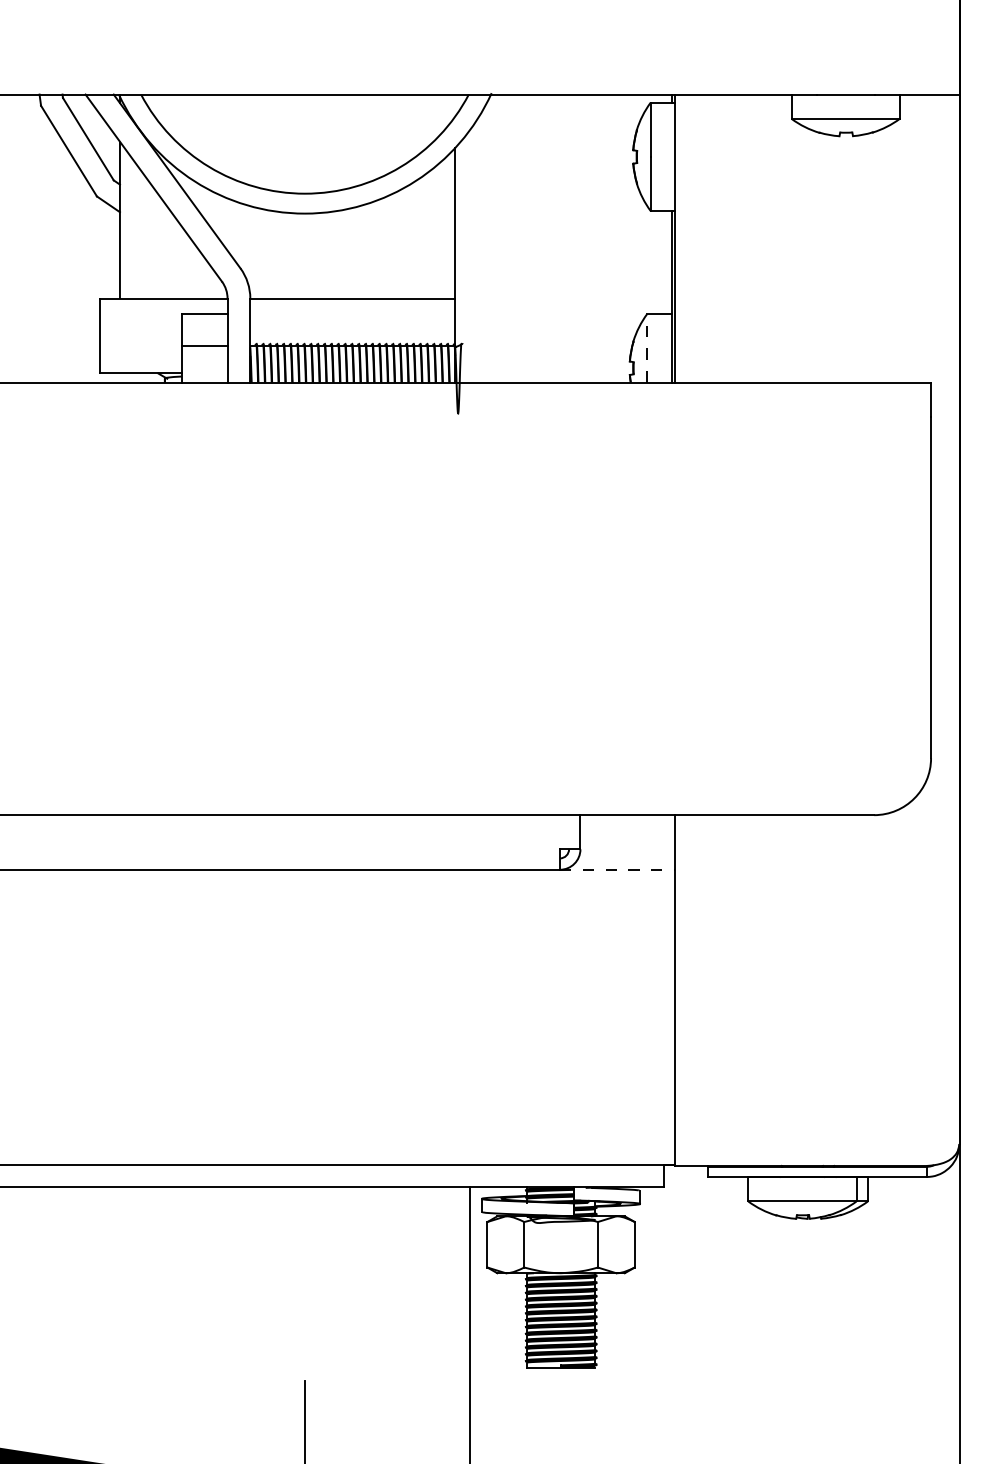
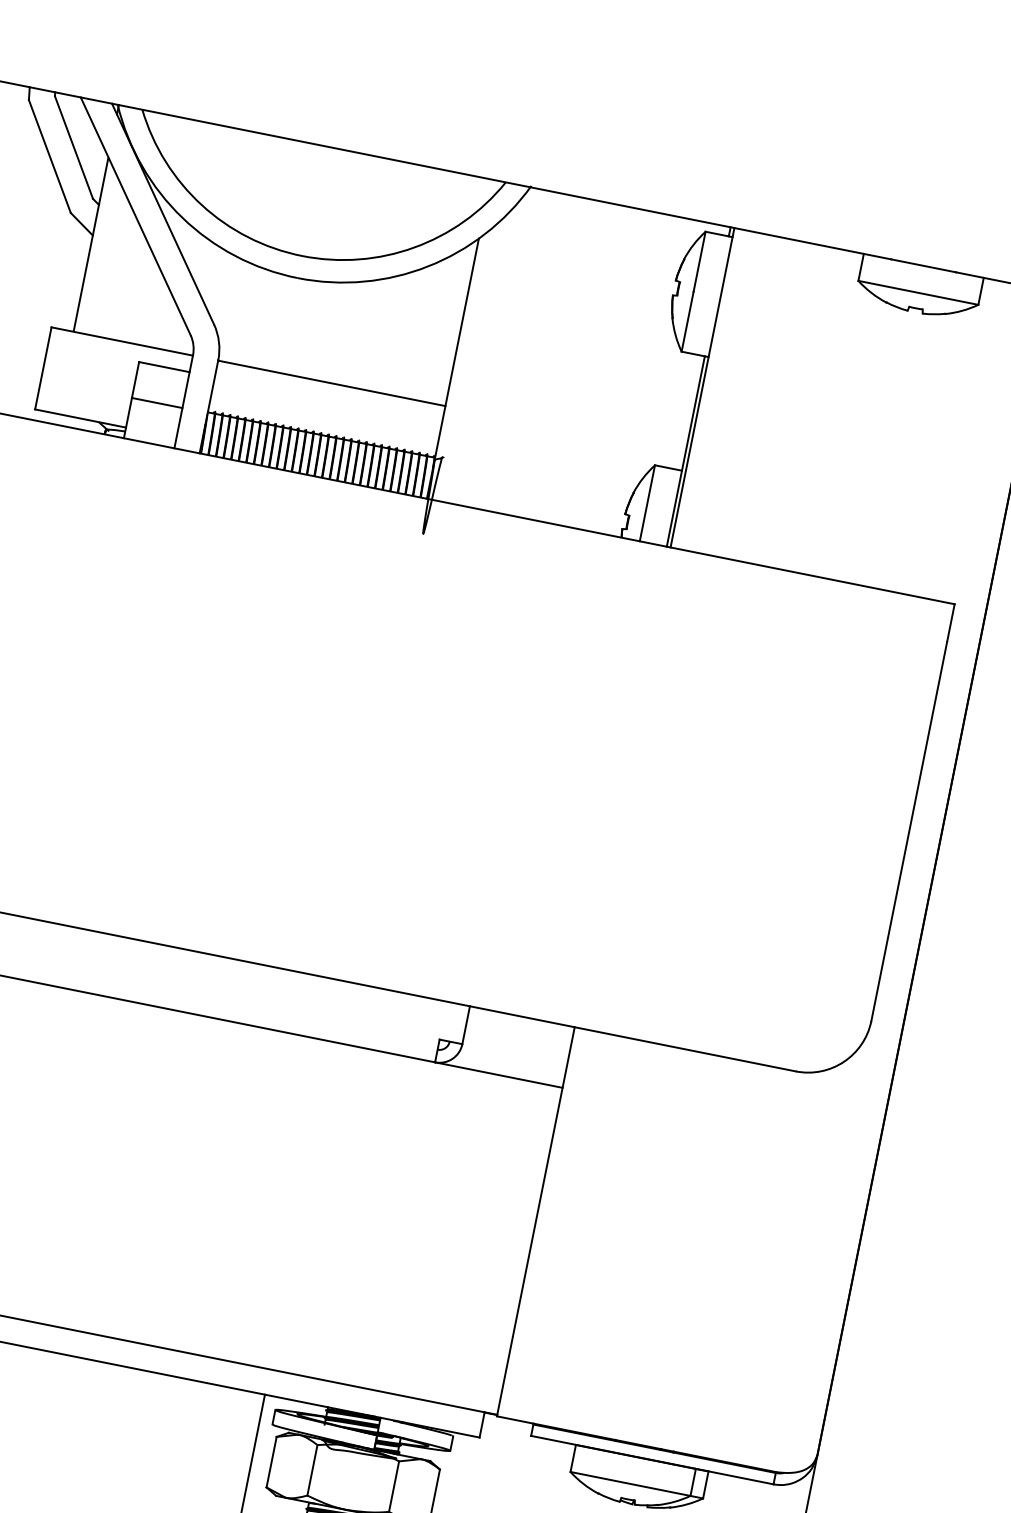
line: (647, 347) -> (647, 502), dashed -> solid
line: (617, 869) -> (498, 1074), dashed -> solid

